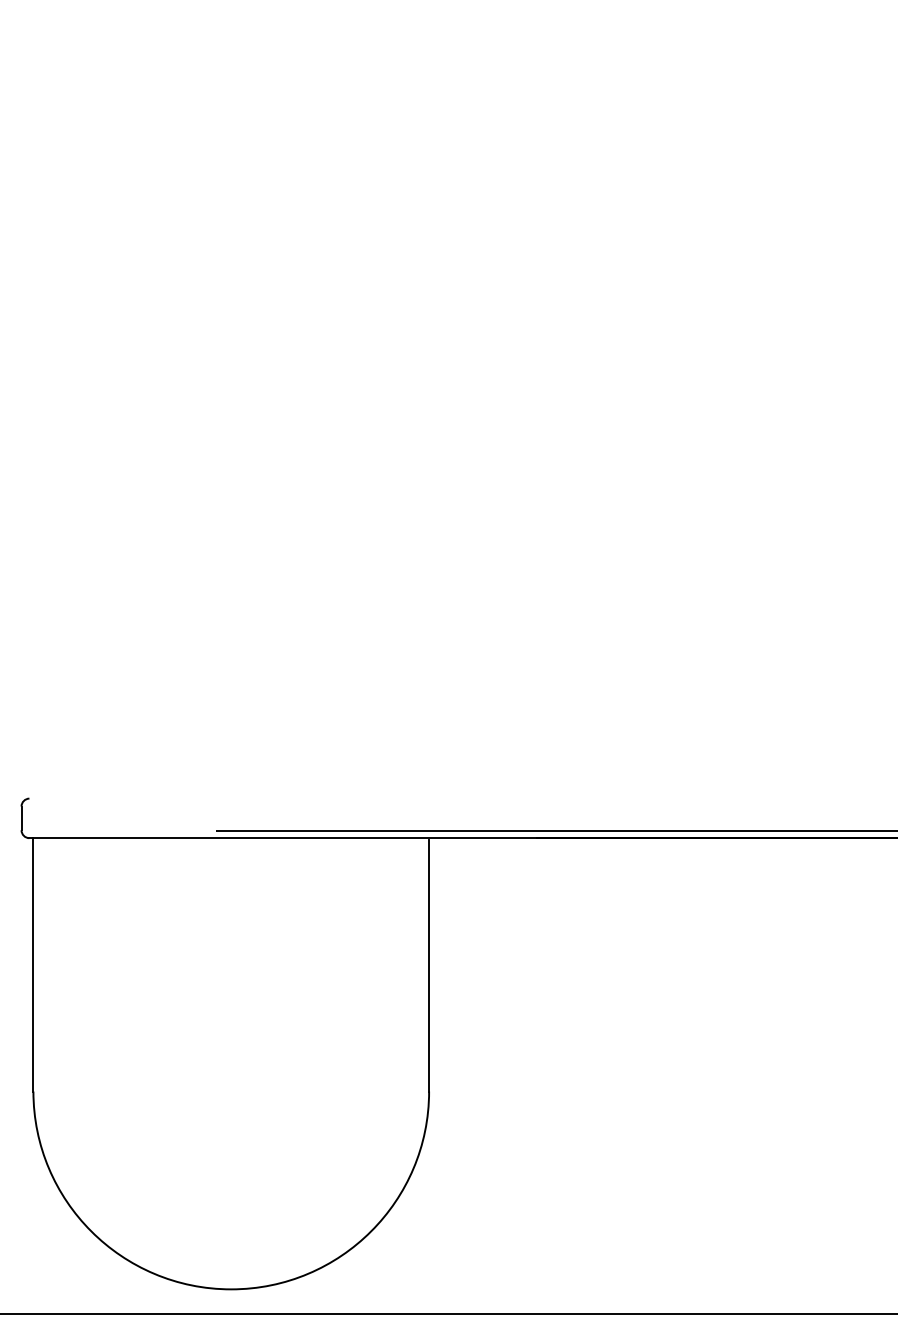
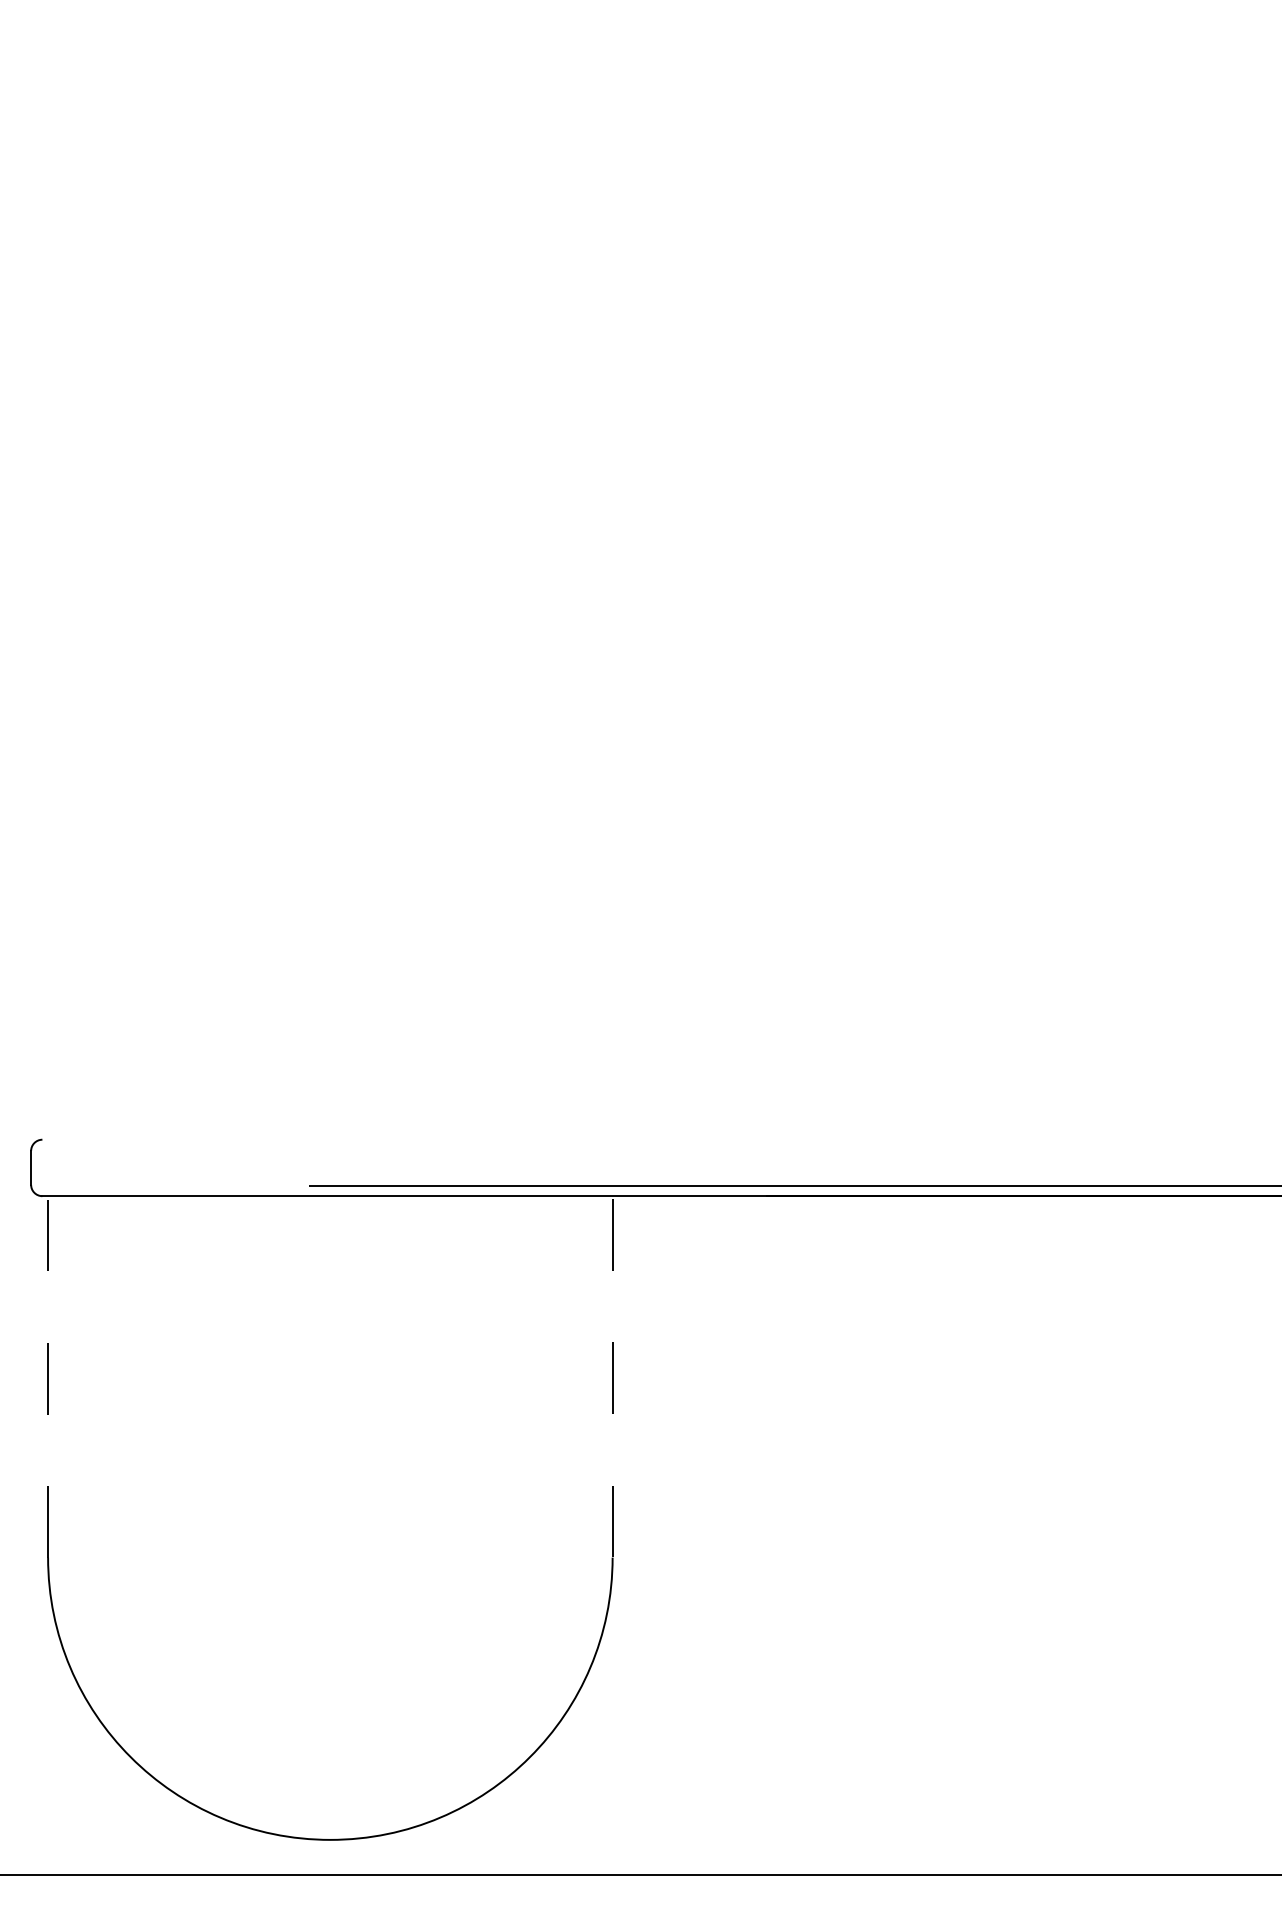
line: (33, 965) -> (48, 1377), solid -> dashed
line: (429, 965) -> (612, 1378), solid -> dashed

